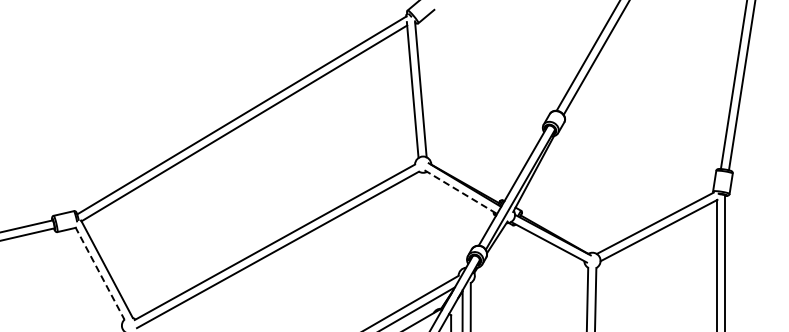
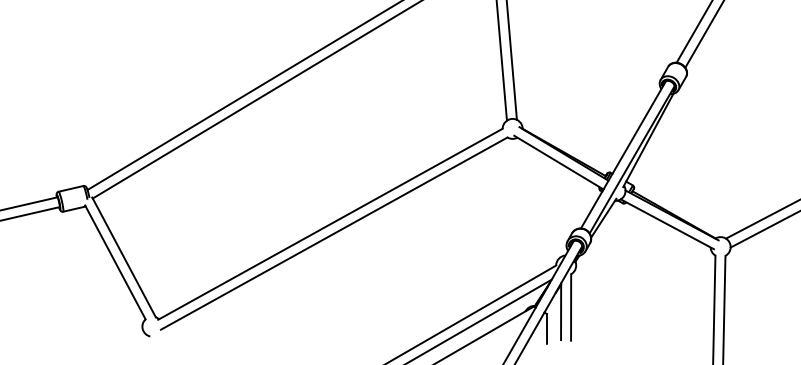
line: (461, 192) -> (559, 163), dashed -> solid
line: (100, 273) -> (116, 262), dashed -> solid

